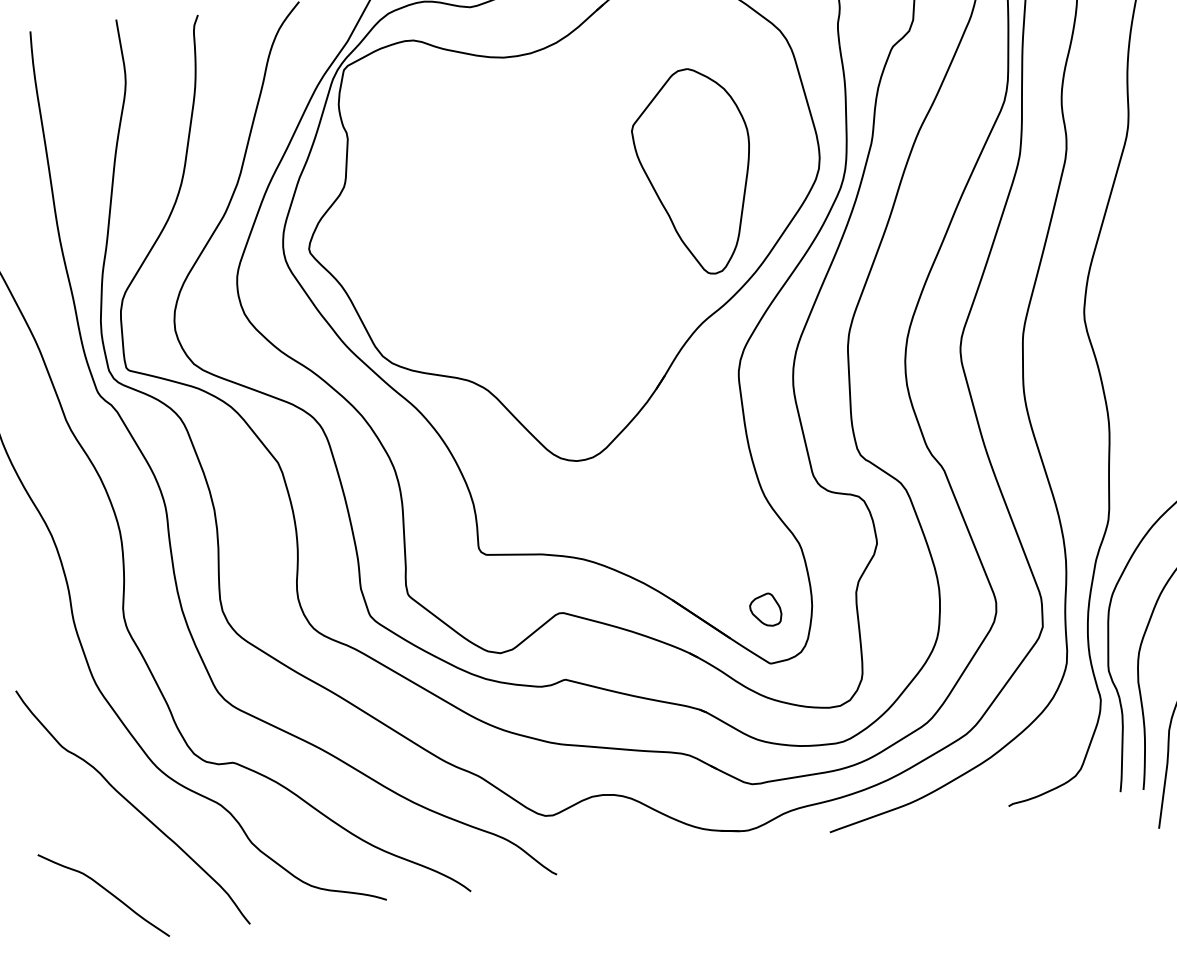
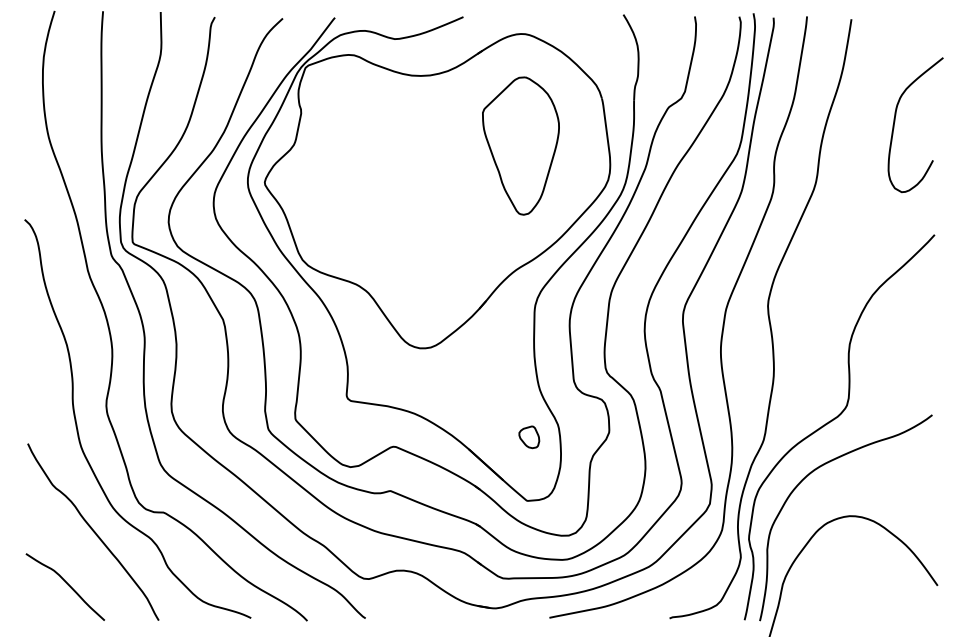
part: (695, 171) -> (520, 145), moved
part: (766, 610) -> (529, 437), moved

